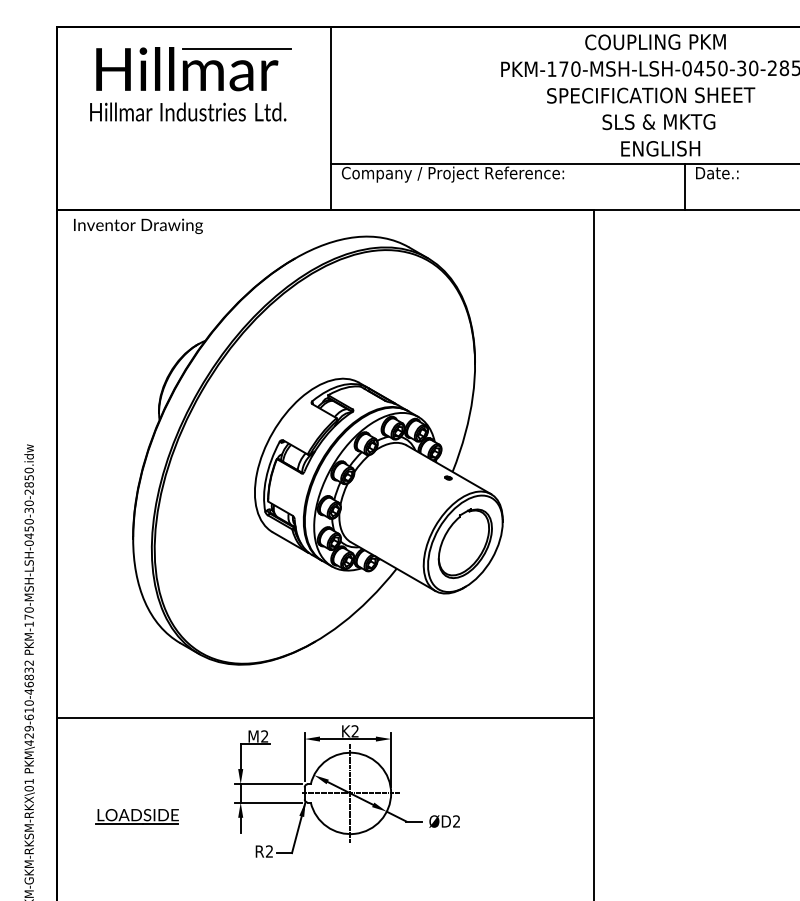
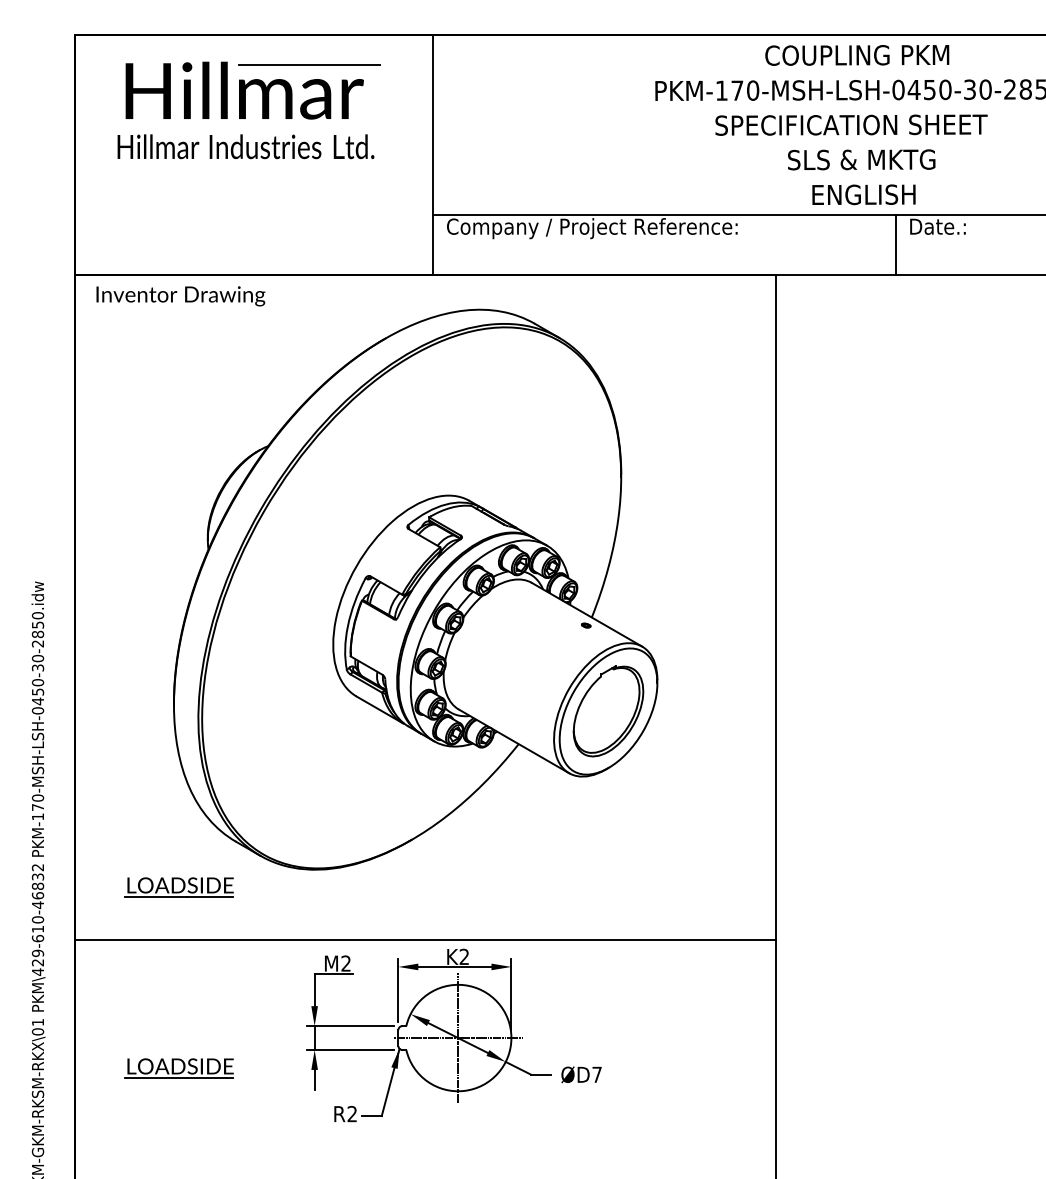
part: (136, 678) -> (178, 887), added
text: (456, 821) -> (596, 1074), ØD2 -> ØD7

